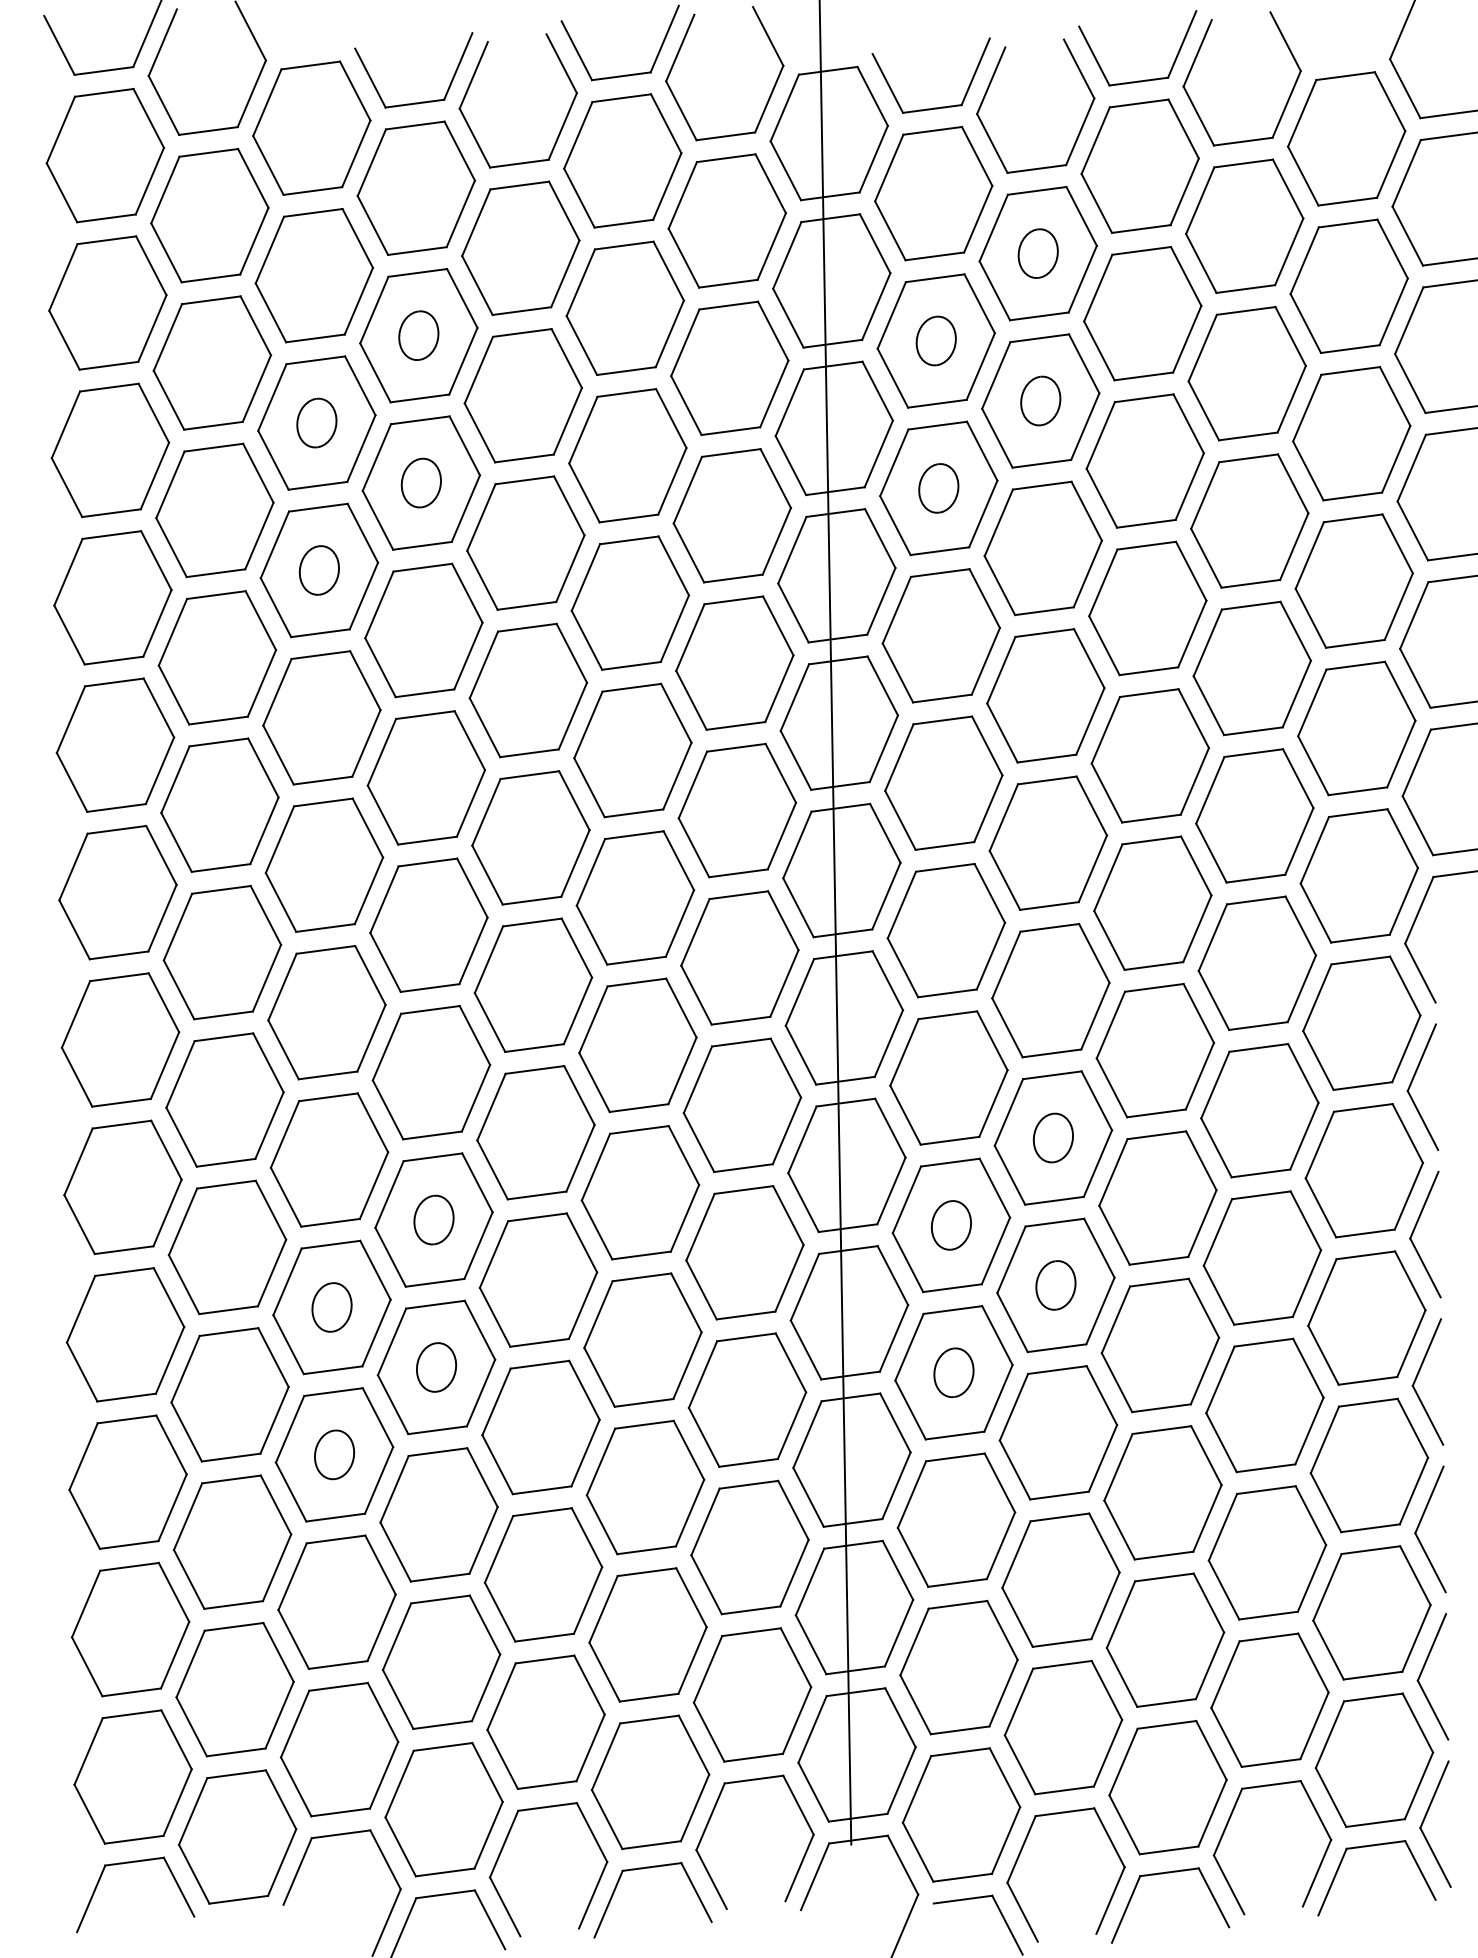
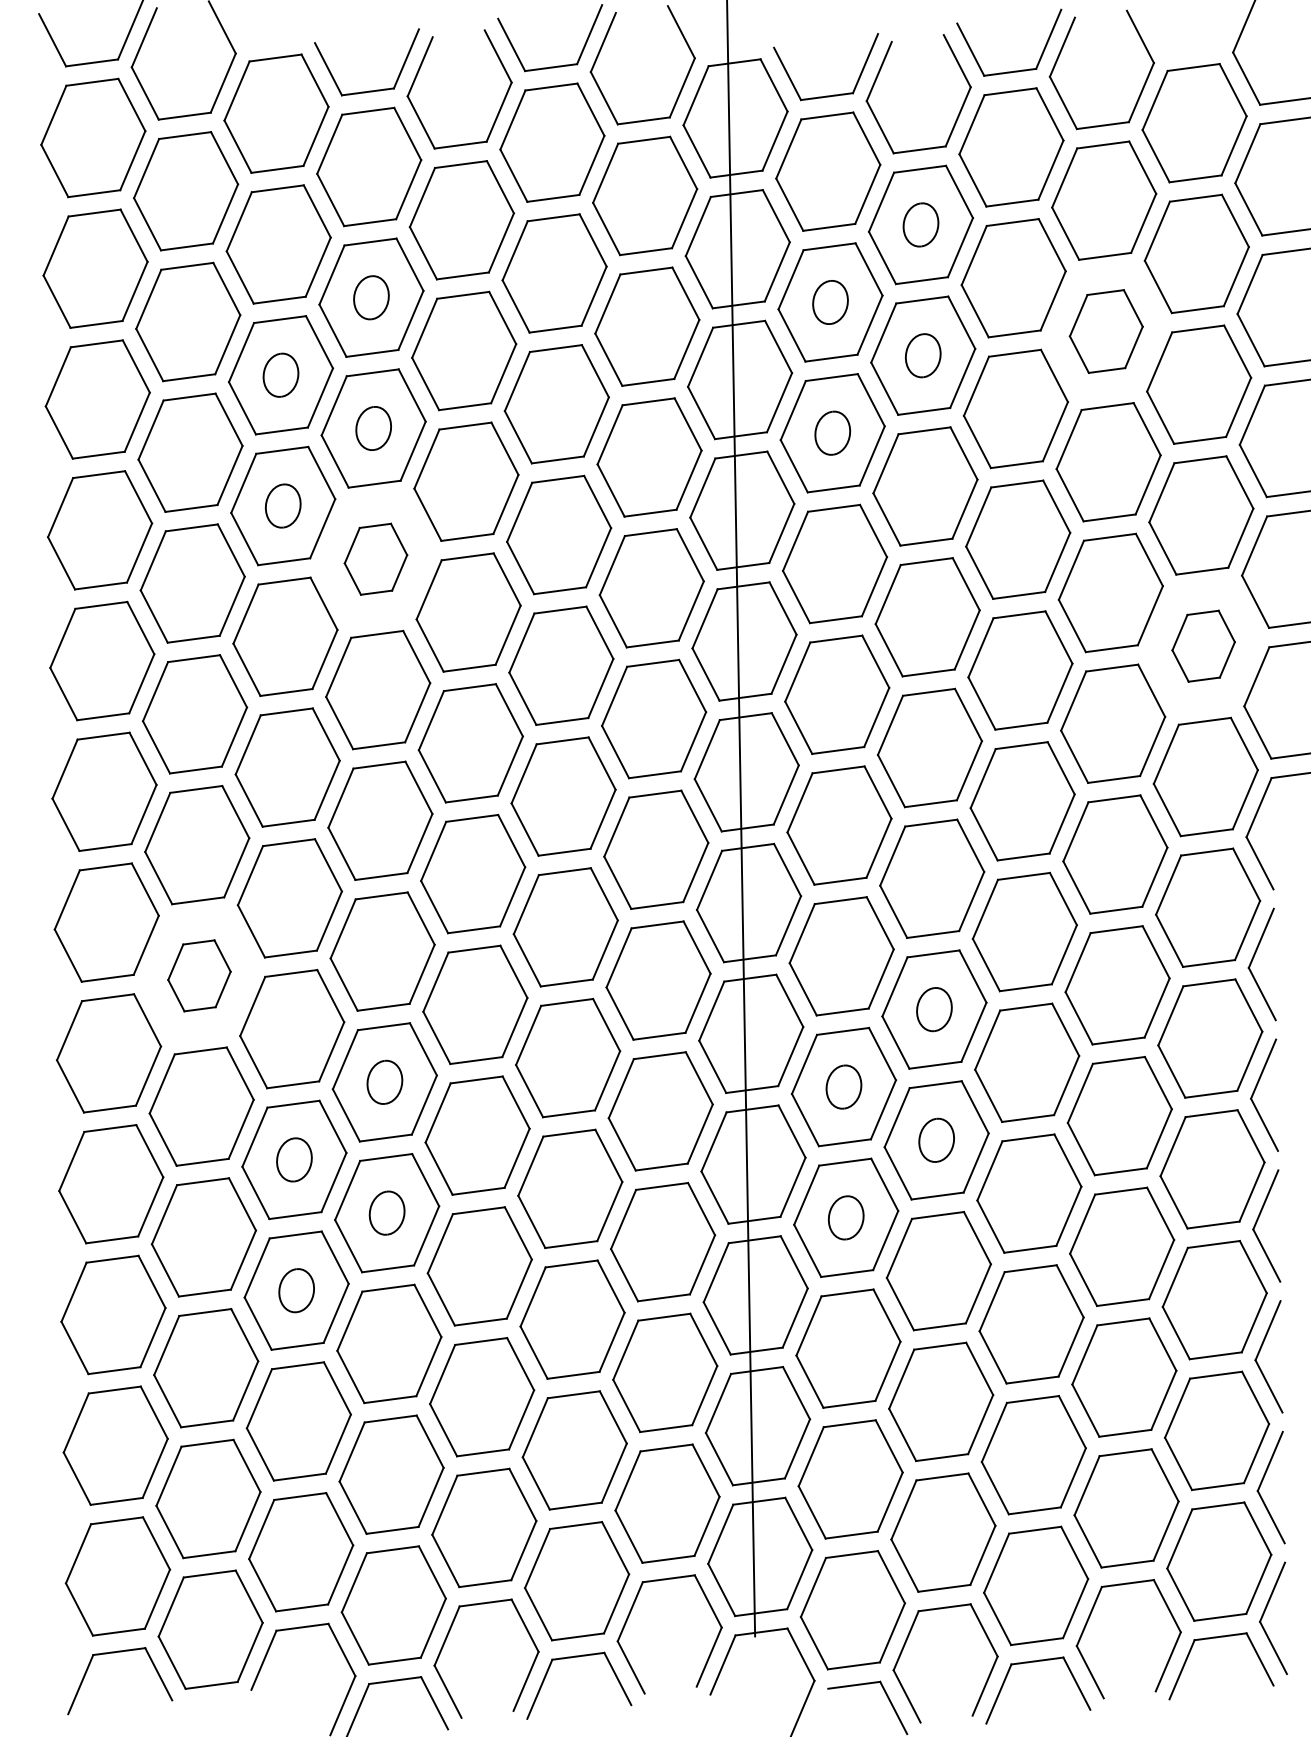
part: (1246, 373) -> (1105, 331), size x0.7
part: (423, 630) -> (375, 559), size x0.6
part: (1356, 728) -> (1203, 646), size x0.6
part: (224, 1099) -> (199, 975), size x0.6

